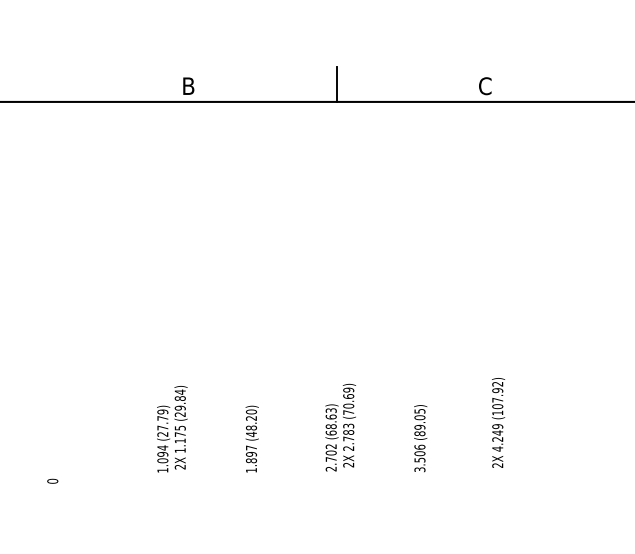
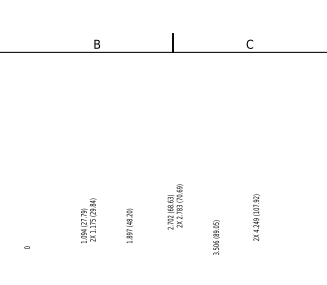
text: (340, 426) -> (175, 206), moved
text: (420, 438) -> (216, 237), moved

